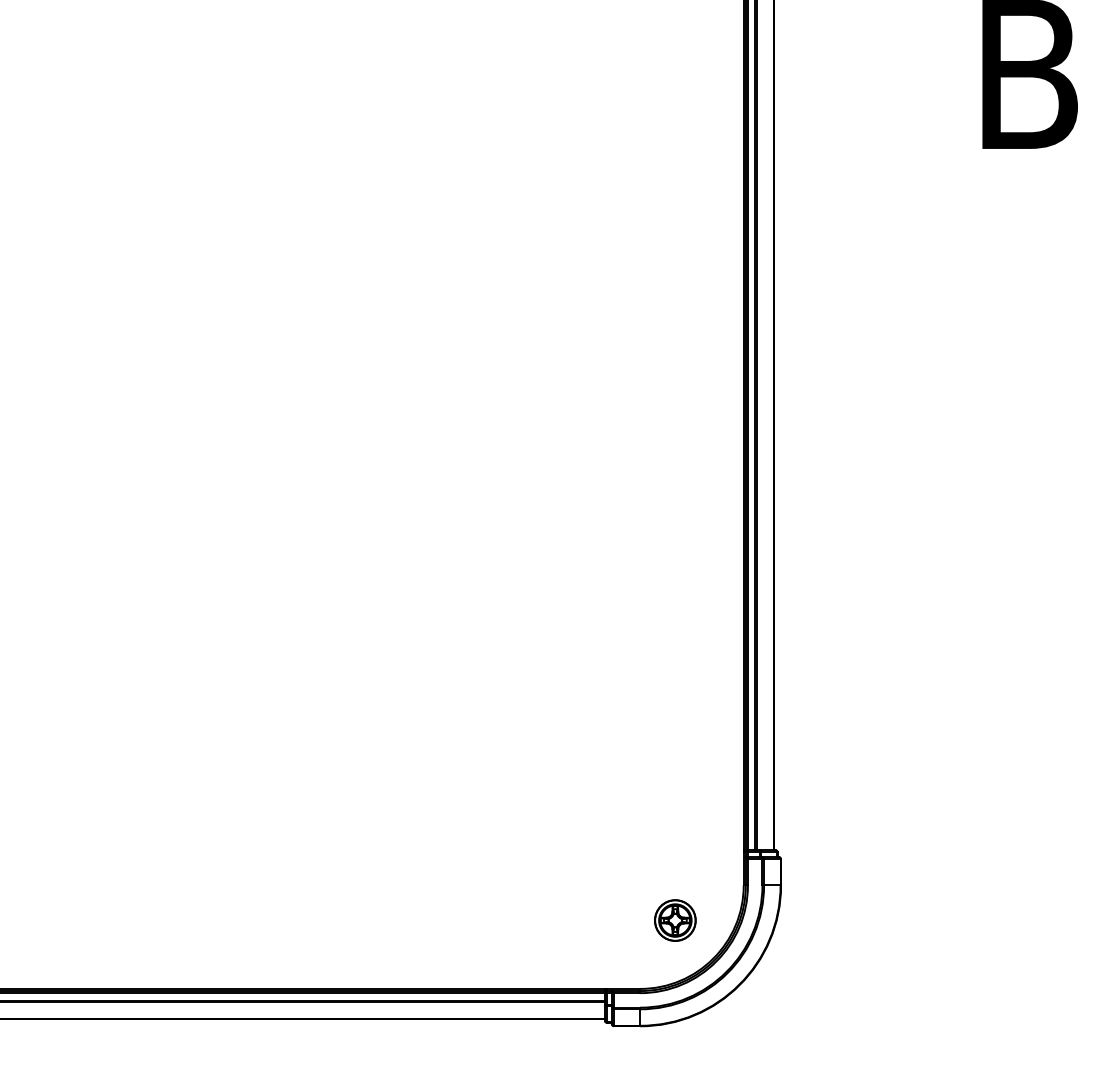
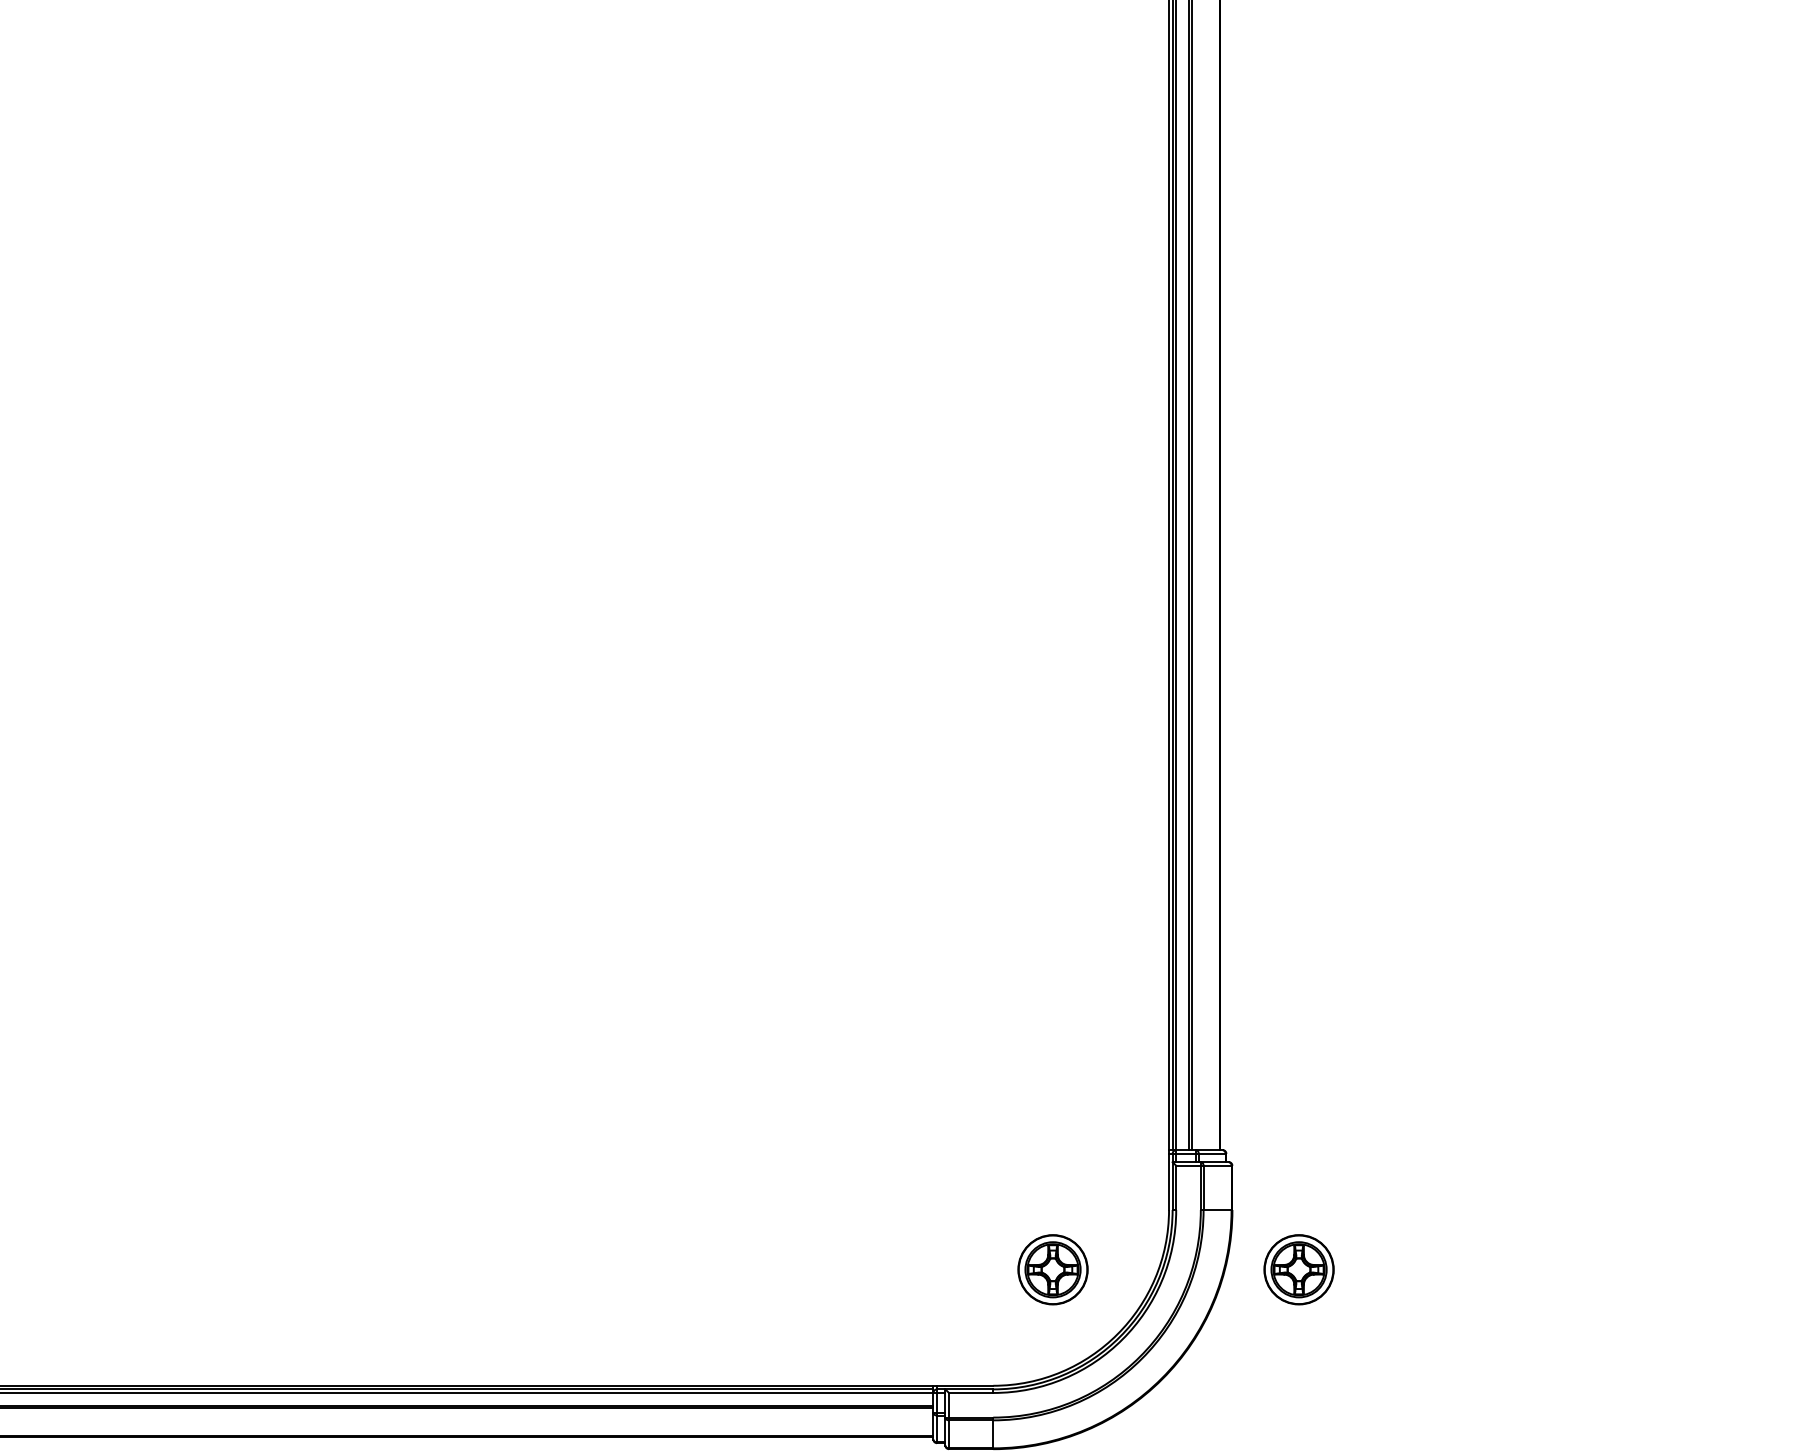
part: (820, 920) -> (1299, 1269), added

